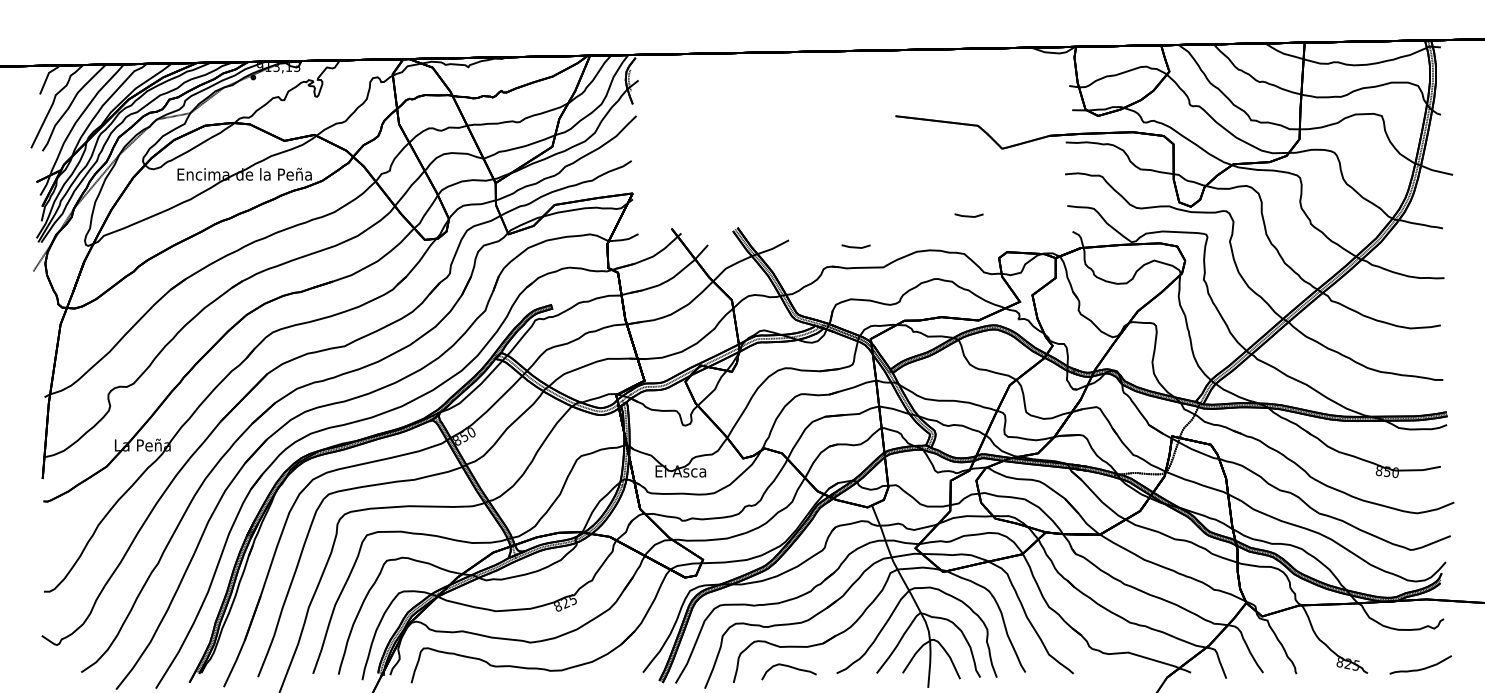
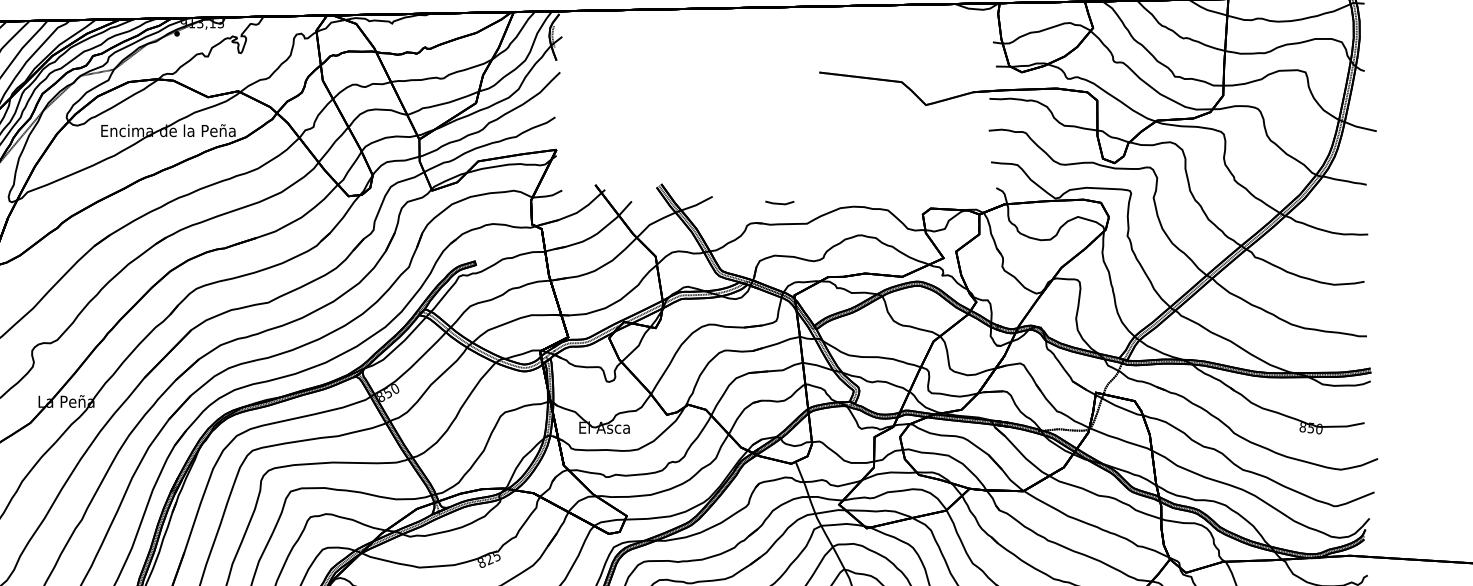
line: (968, 215) -> (892, 171), removed

